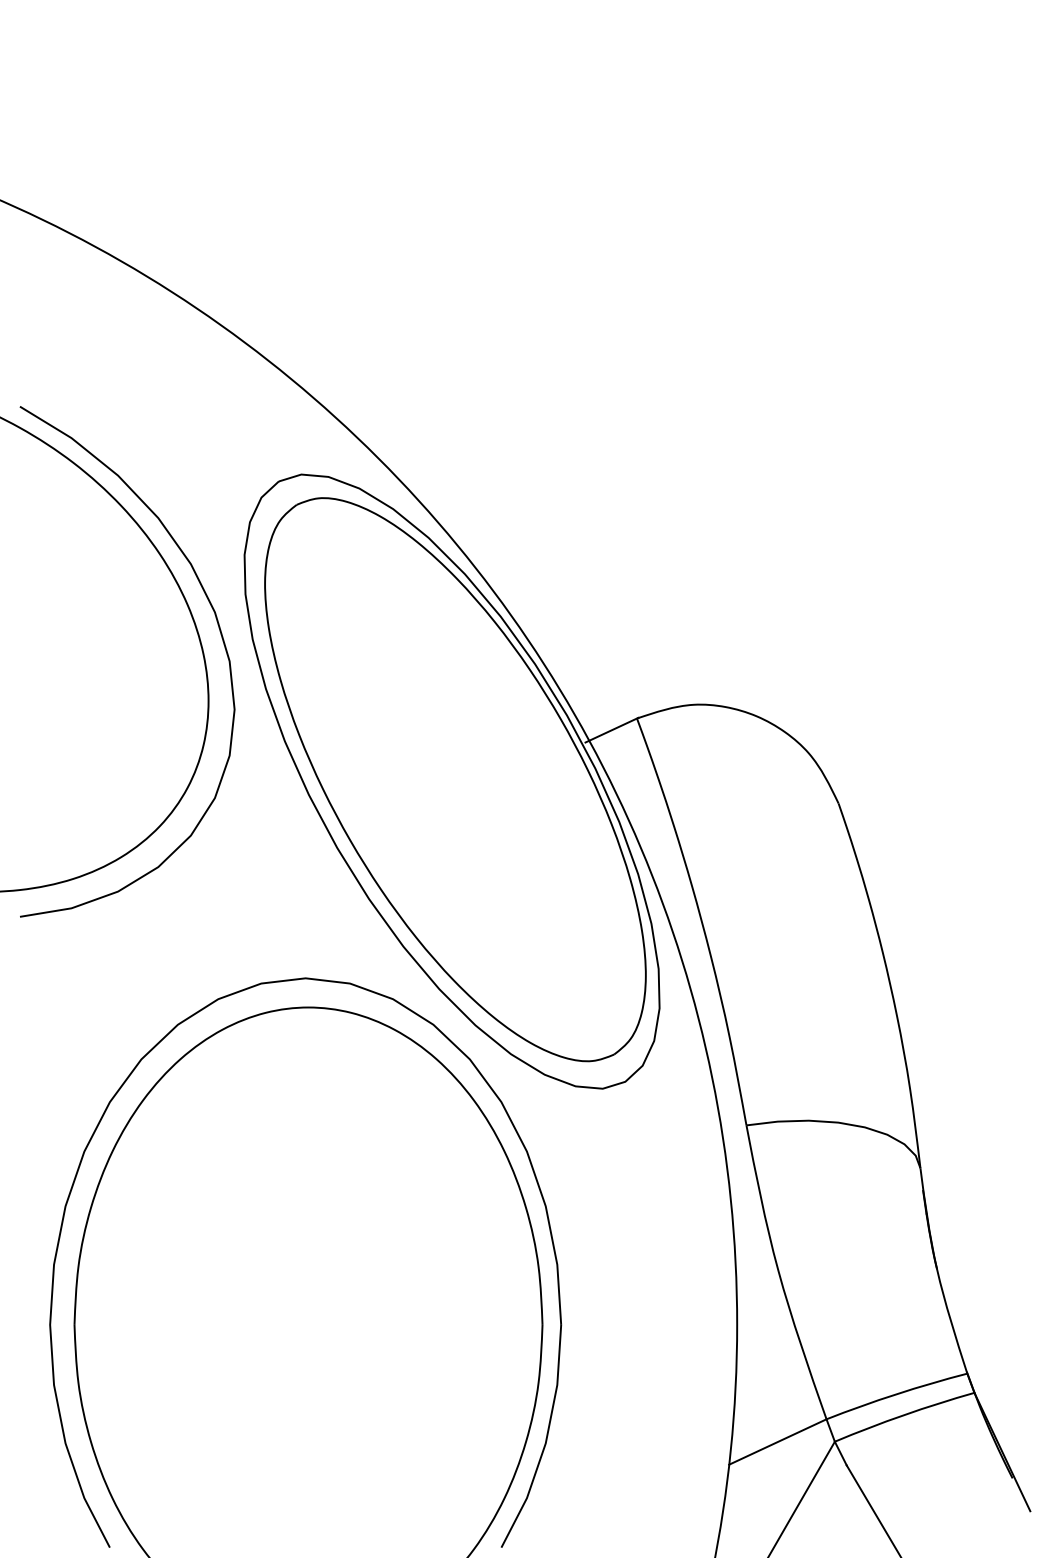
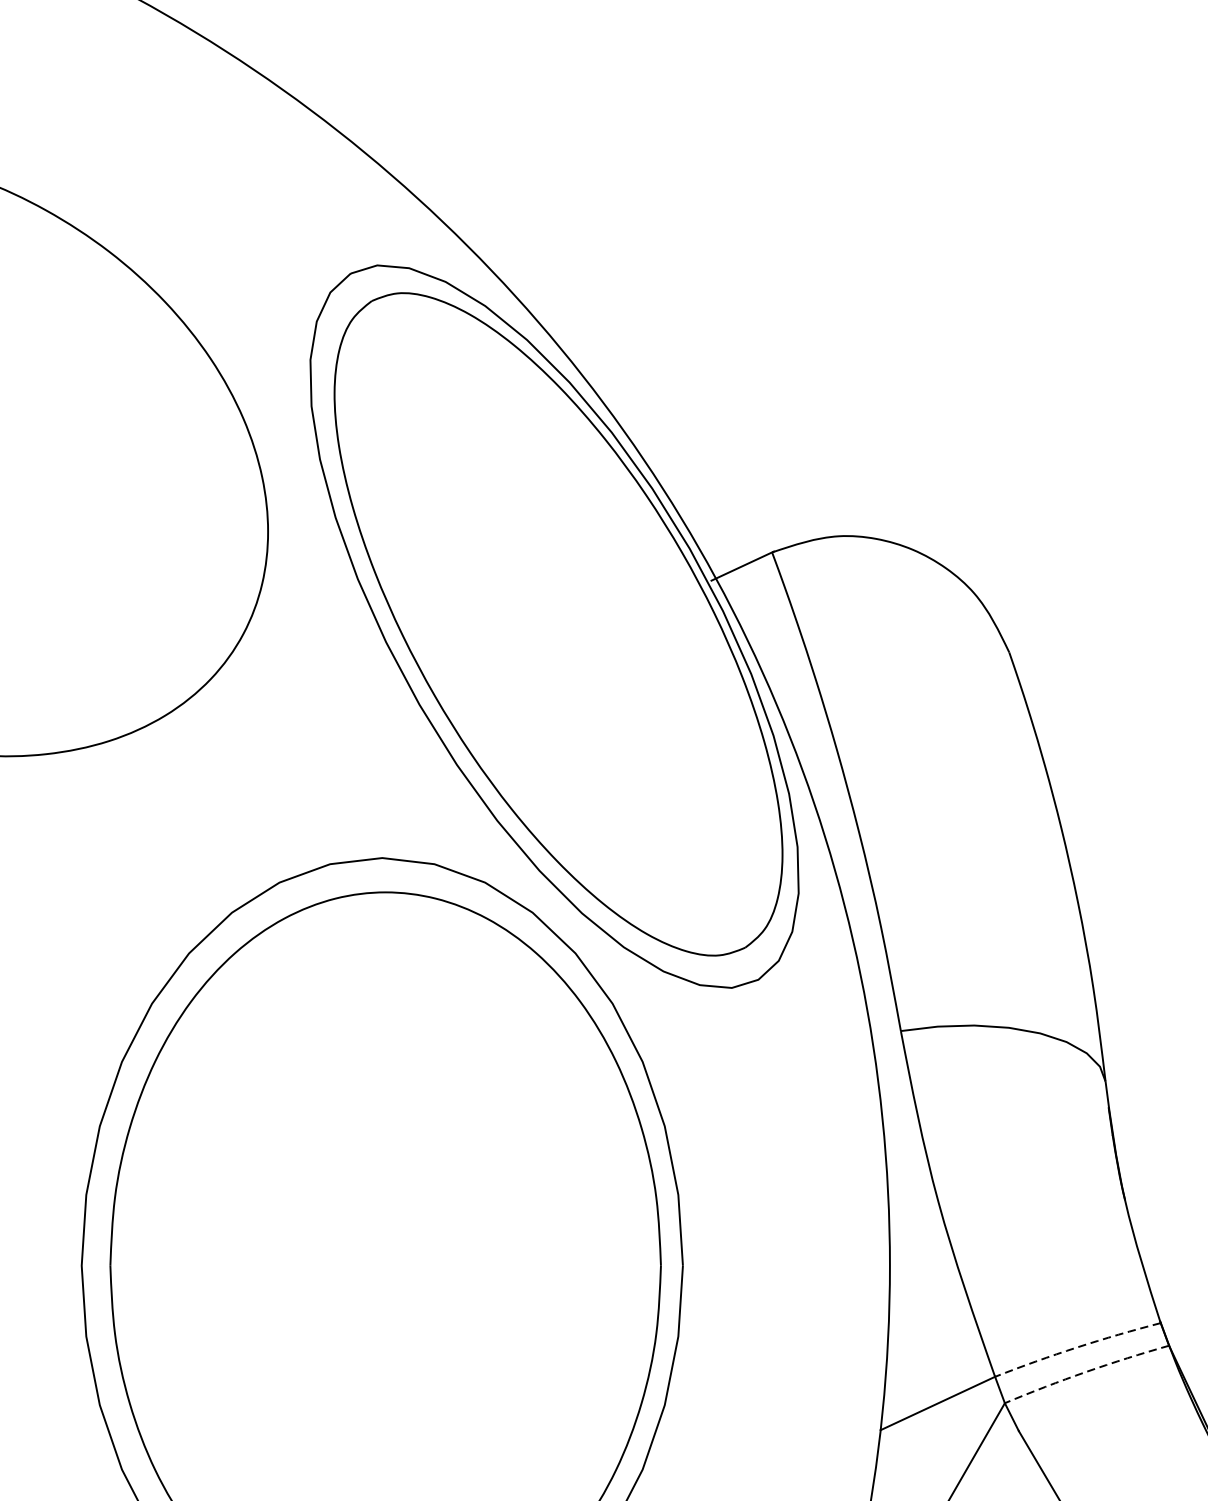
curve: (219, 631) -> (280, 450), removed
arc: (896, 1394) -> (1077, 1347), solid -> dashed
arc: (903, 1415) -> (1085, 1372), solid -> dashed

